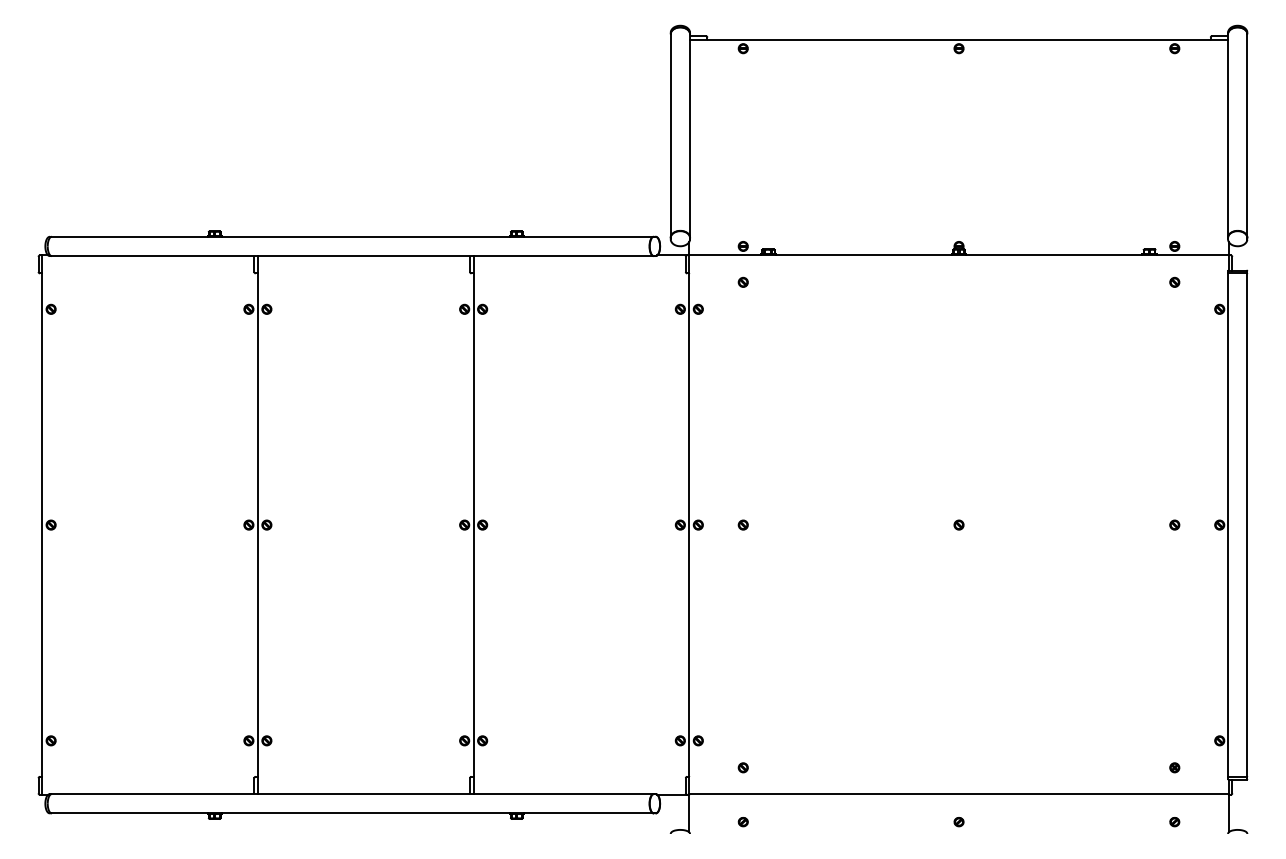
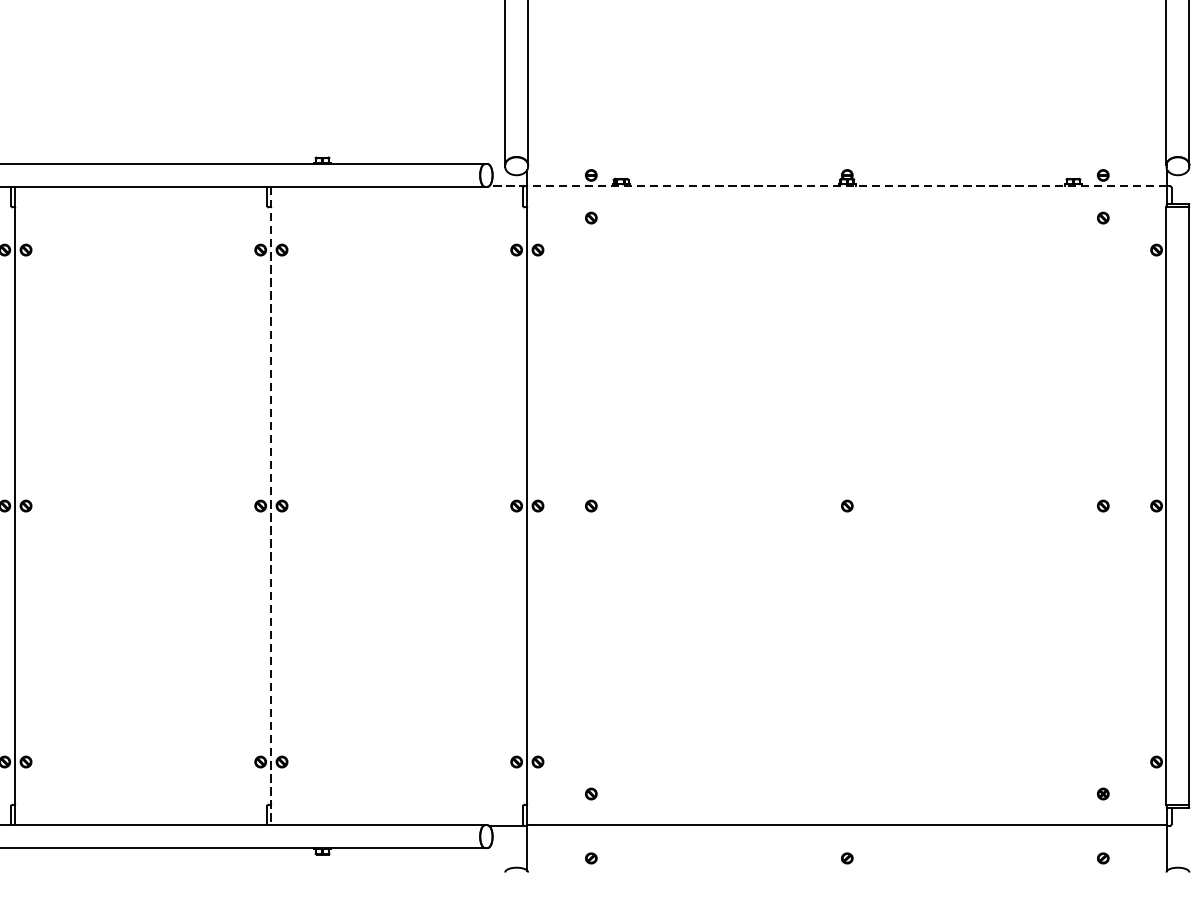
line: (943, 255) -> (828, 186), solid -> dashed
line: (473, 525) -> (271, 506), solid -> dashed

